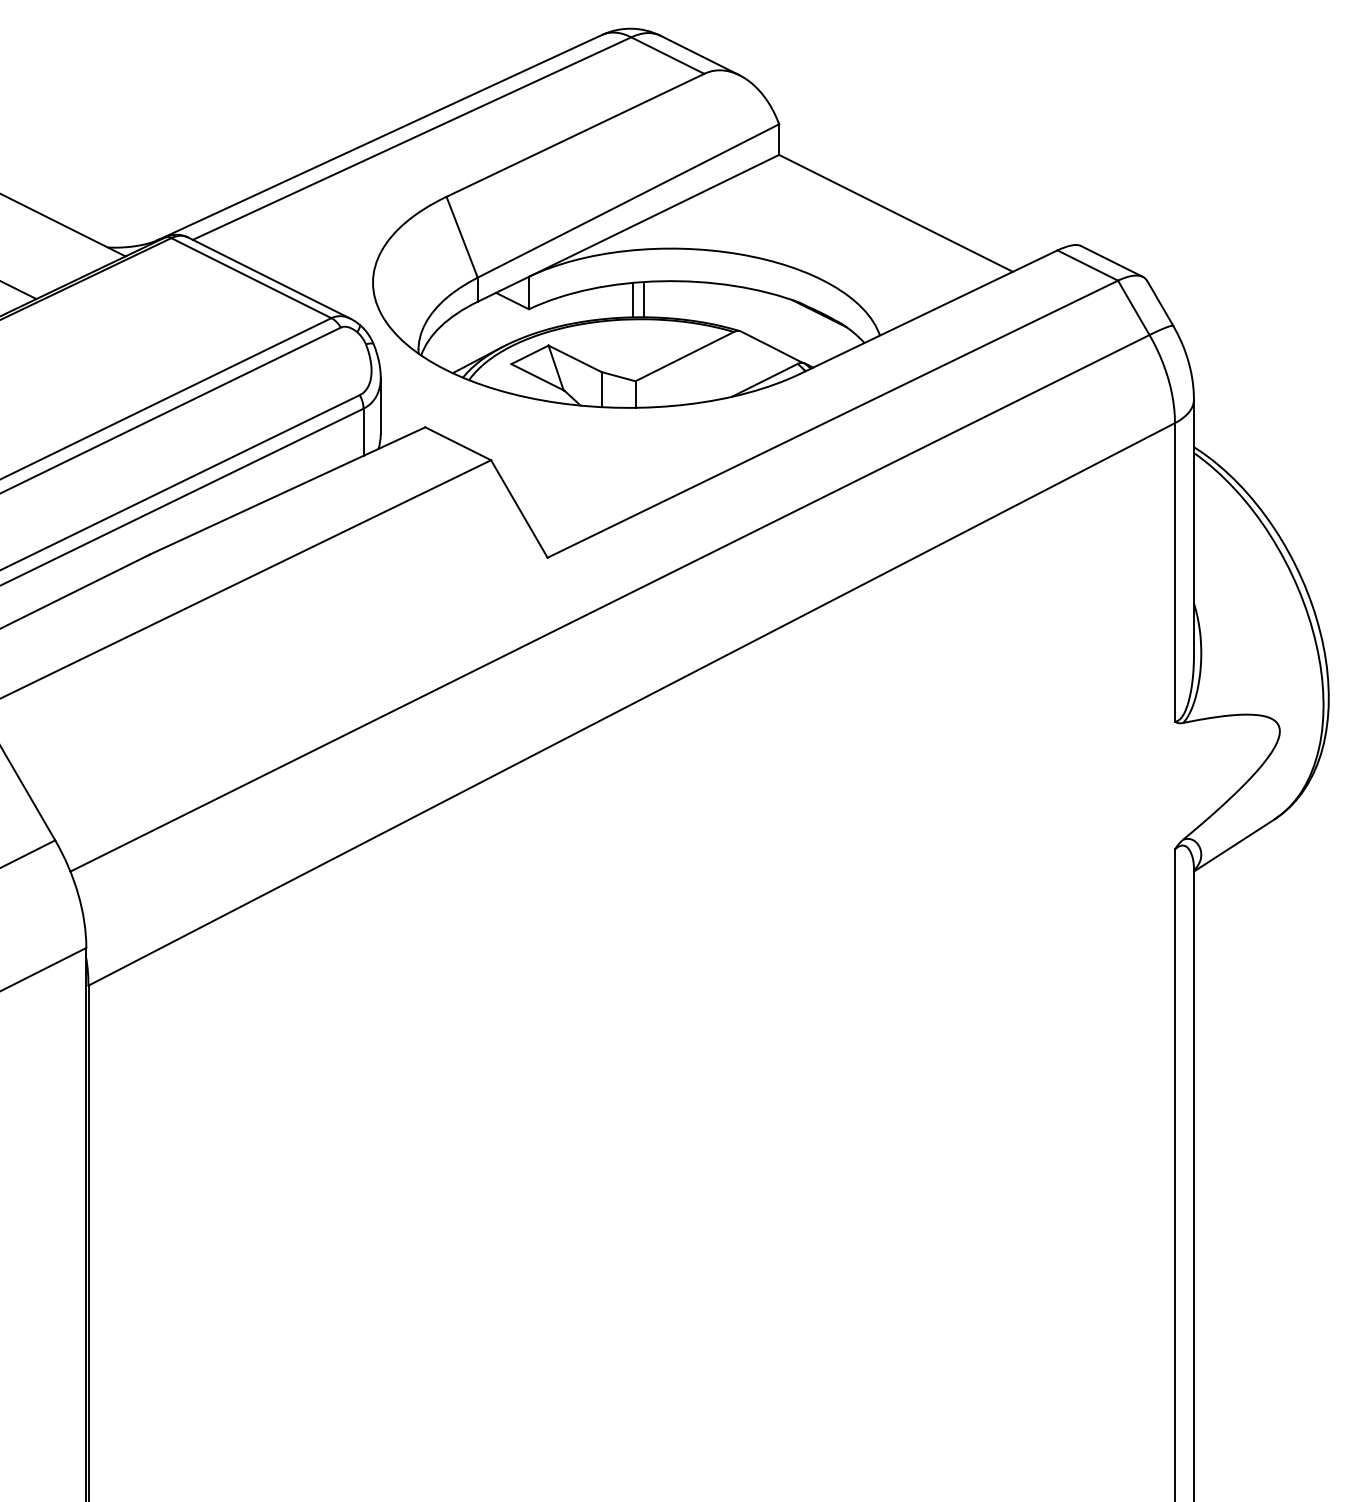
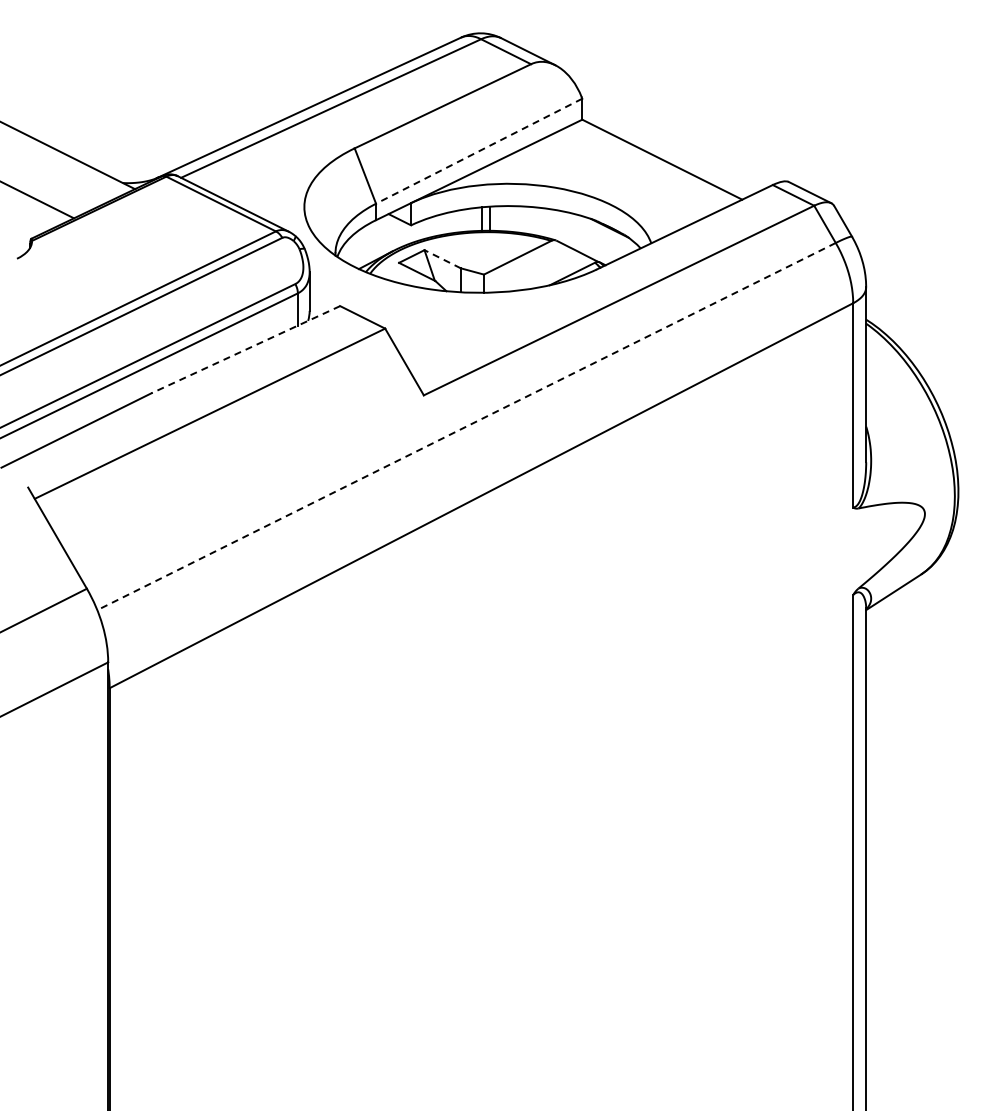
line: (628, 201) -> (479, 151), solid -> dashed
line: (574, 359) -> (442, 259), solid -> dashed
line: (286, 490) -> (245, 349), solid -> dashed
line: (609, 603) -> (466, 426), solid -> dashed

